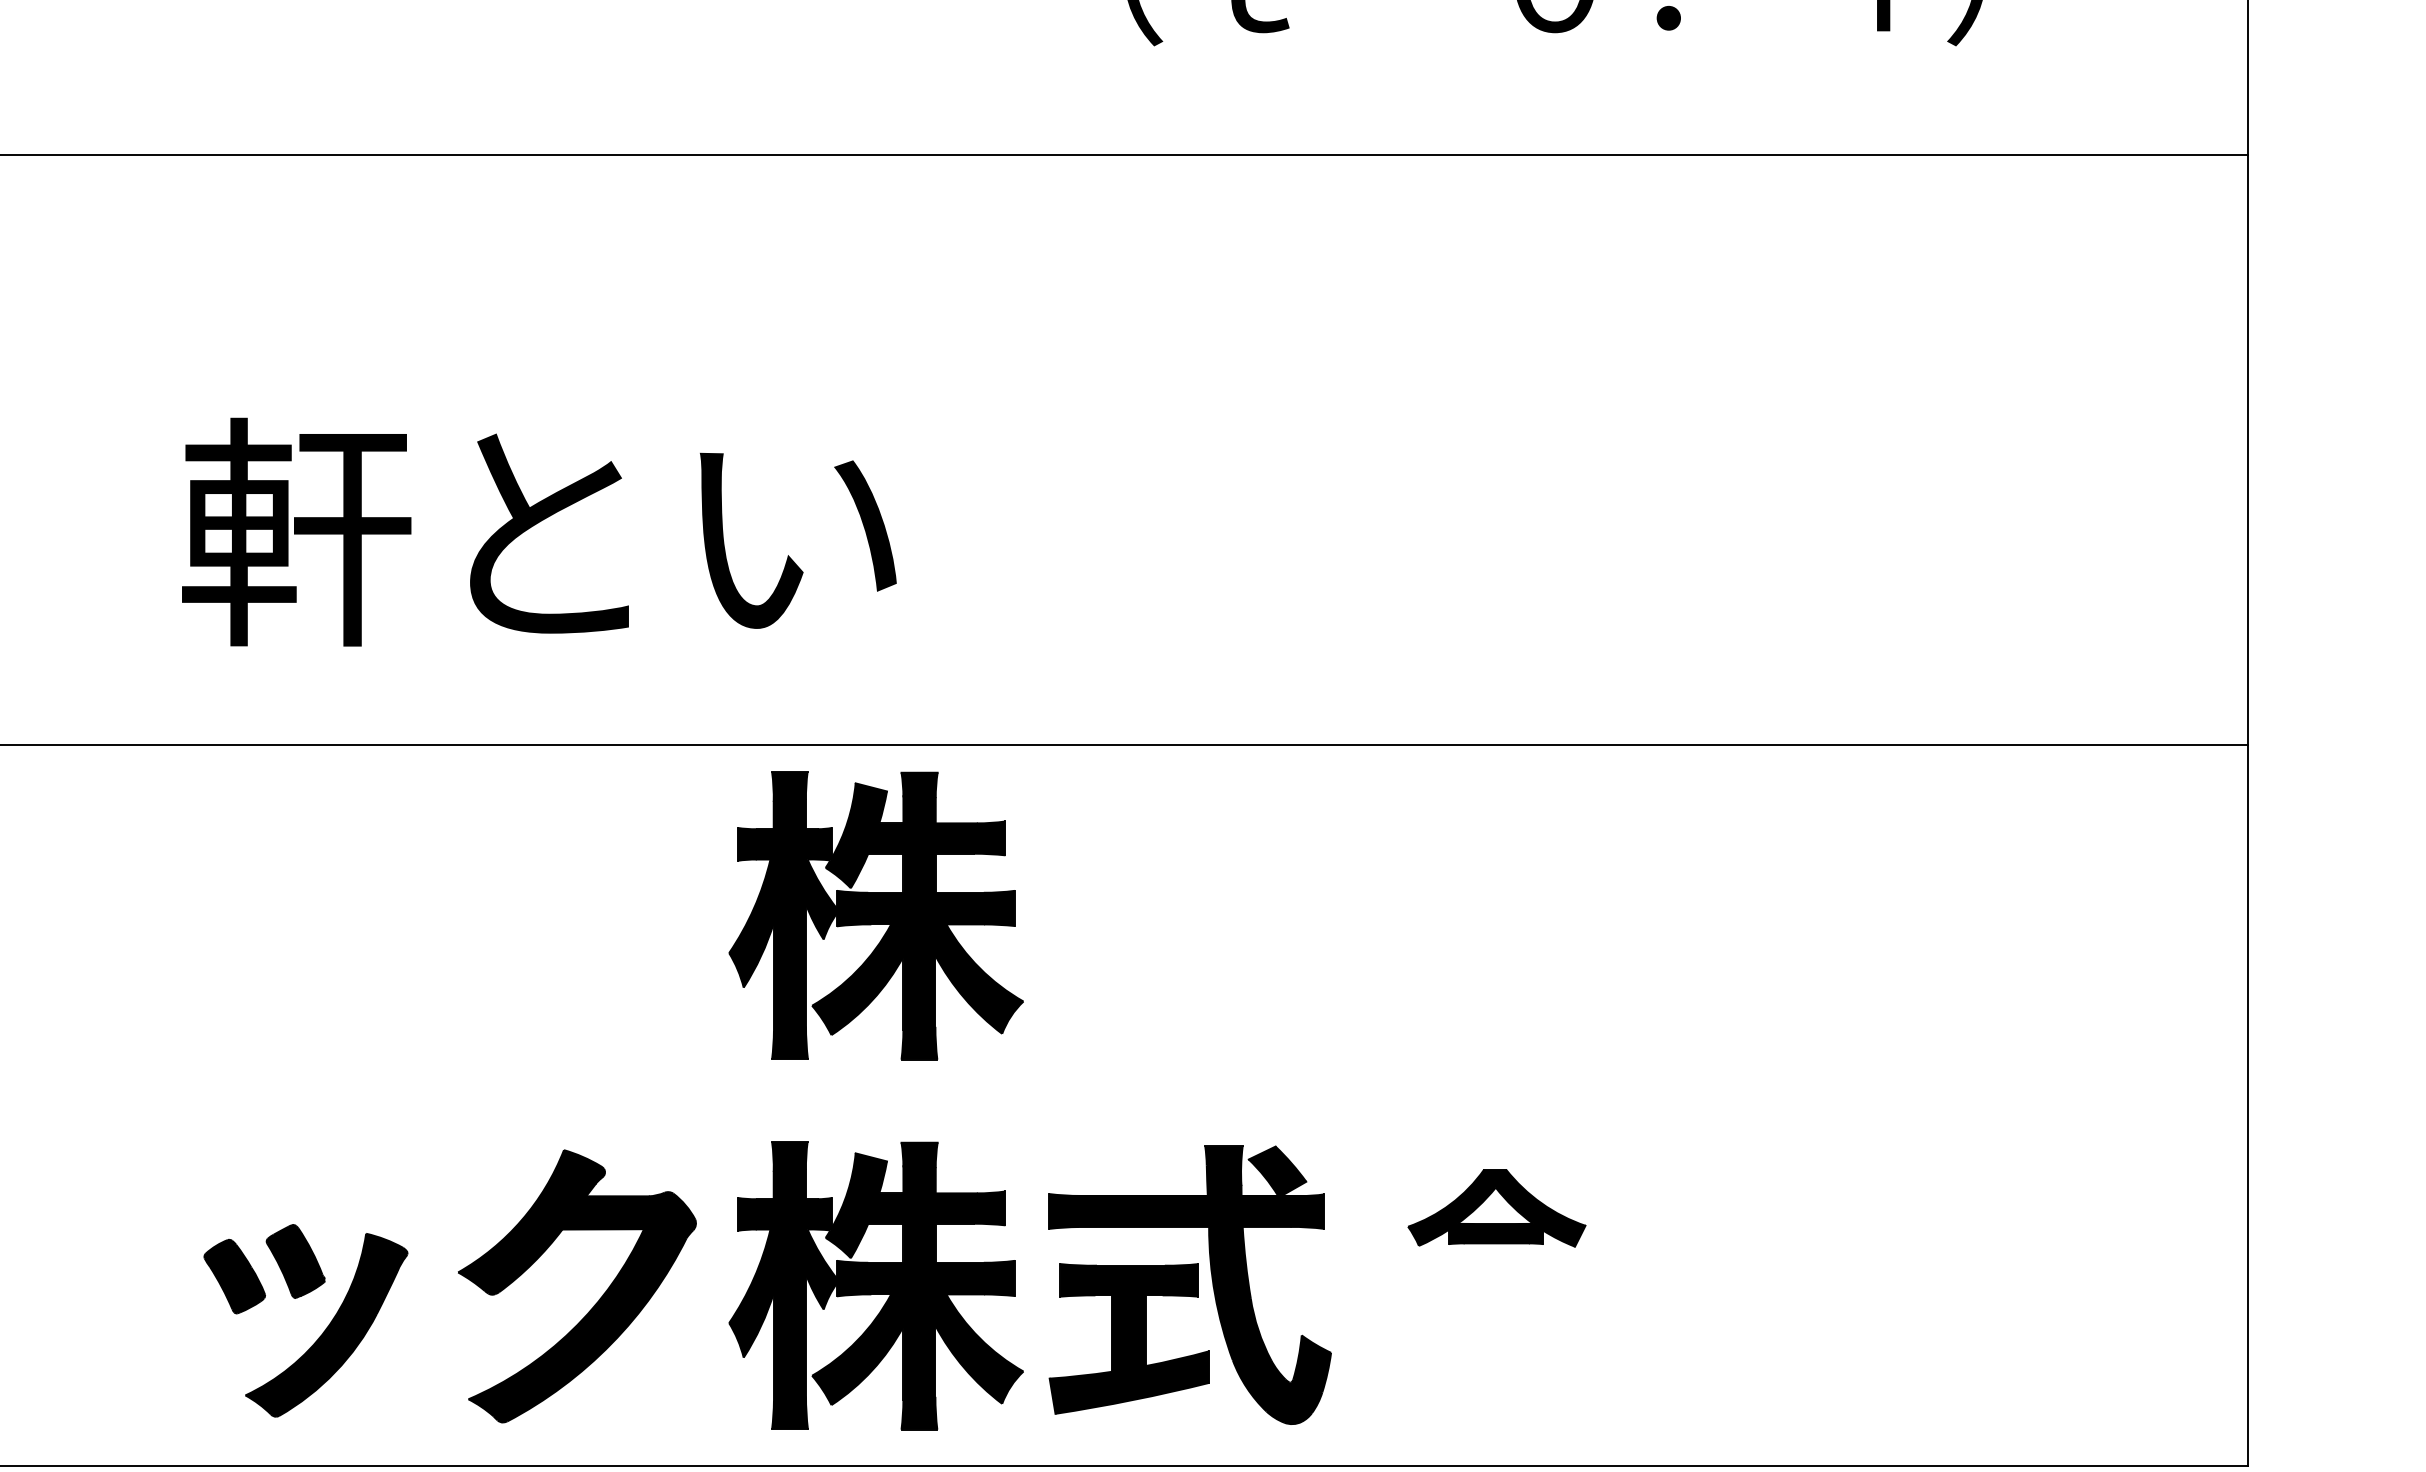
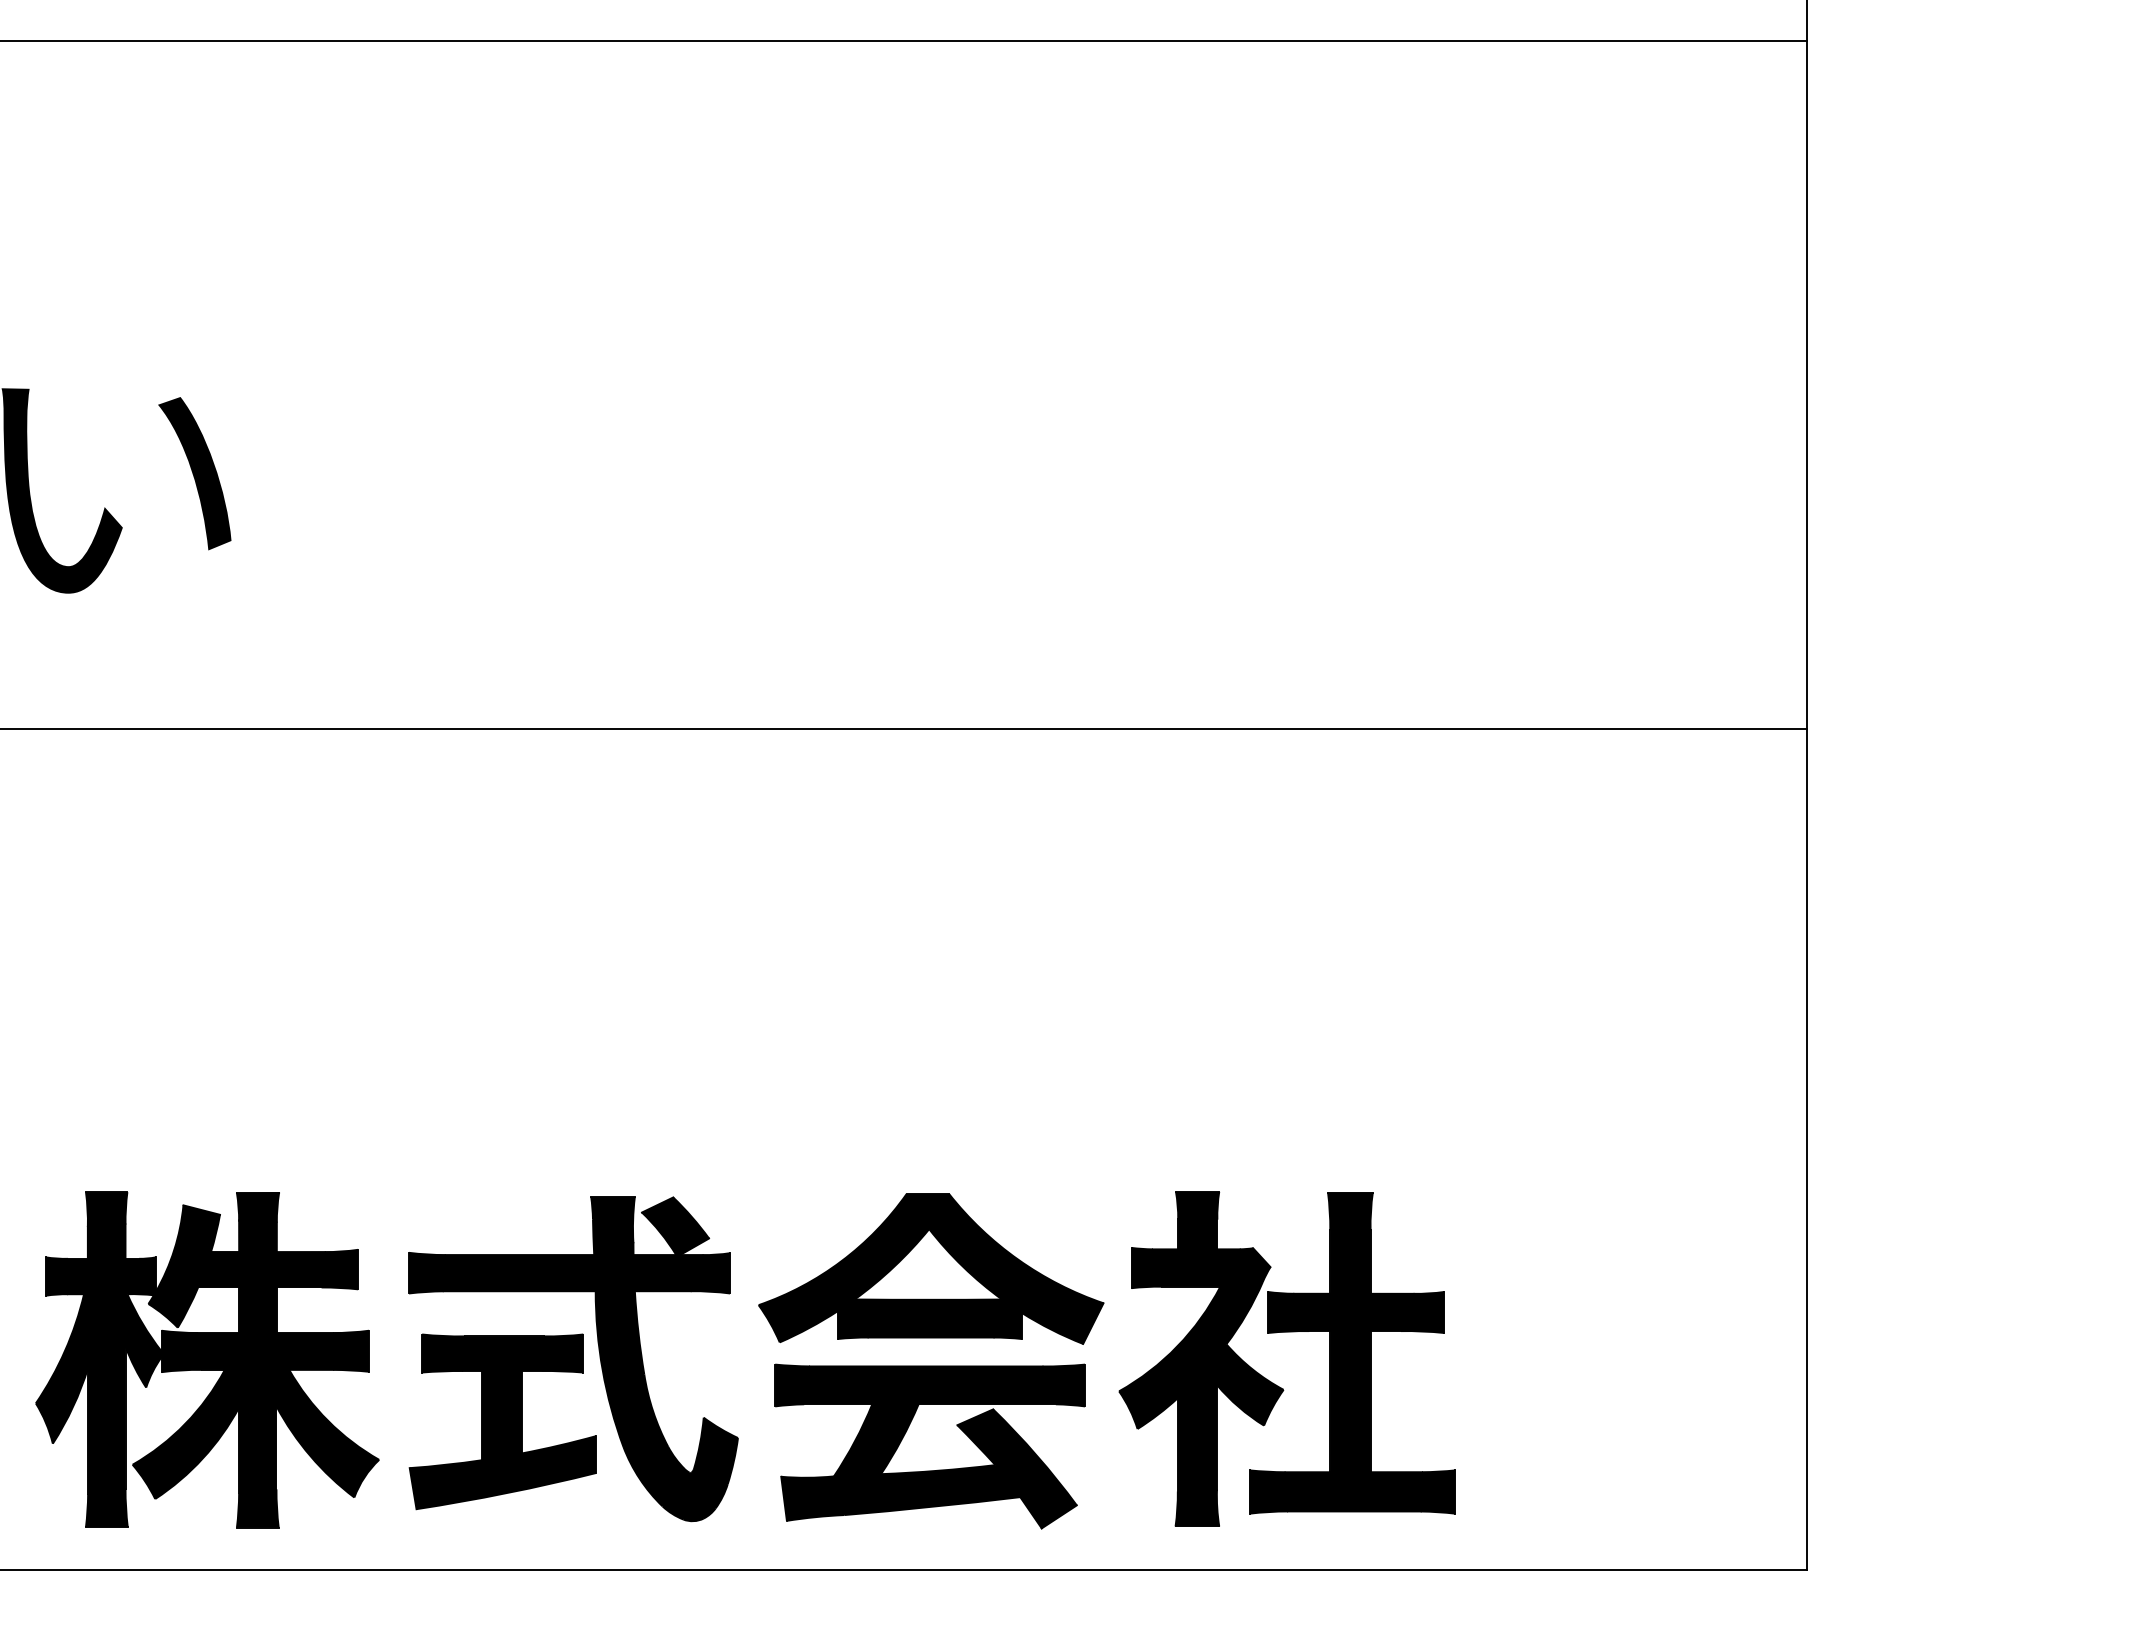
part: (875, 915) -> (206, 927), removed
part: (1496, 1208) -> (930, 1269), size x1.67
part: (1789, 1304) -> (1272, 1381), added
part: (1495, 1380) -> (929, 1470), added

